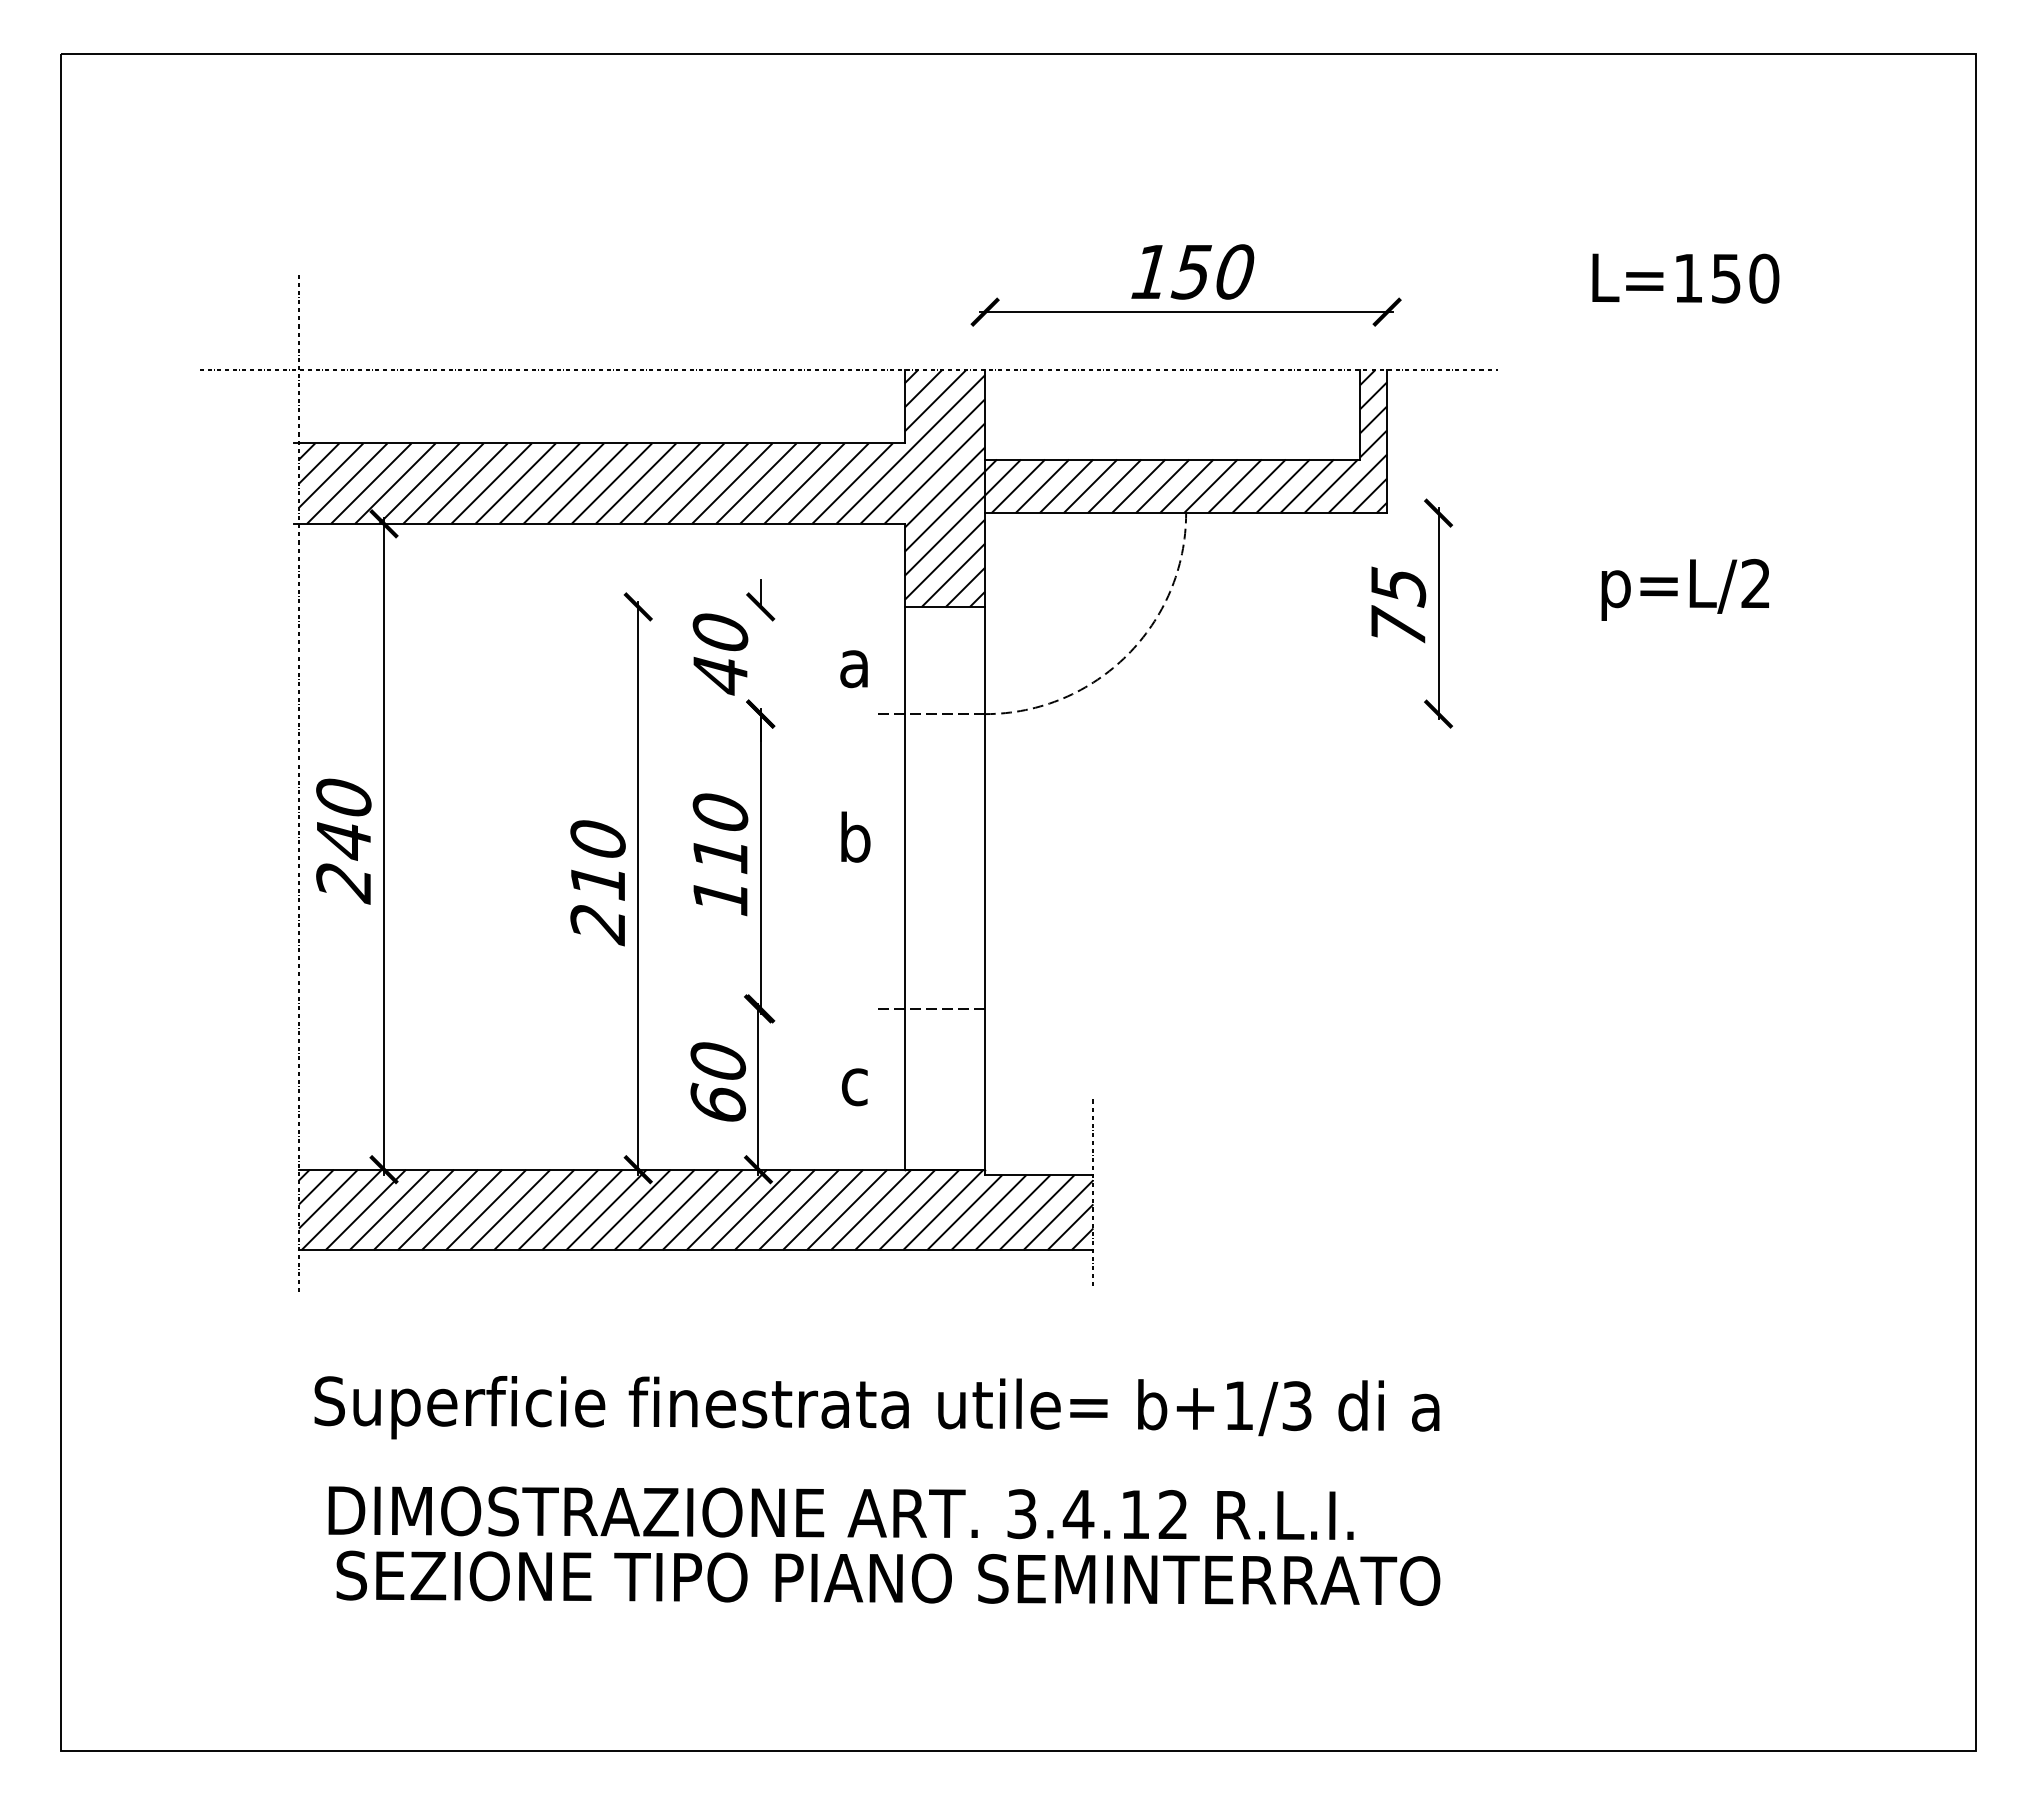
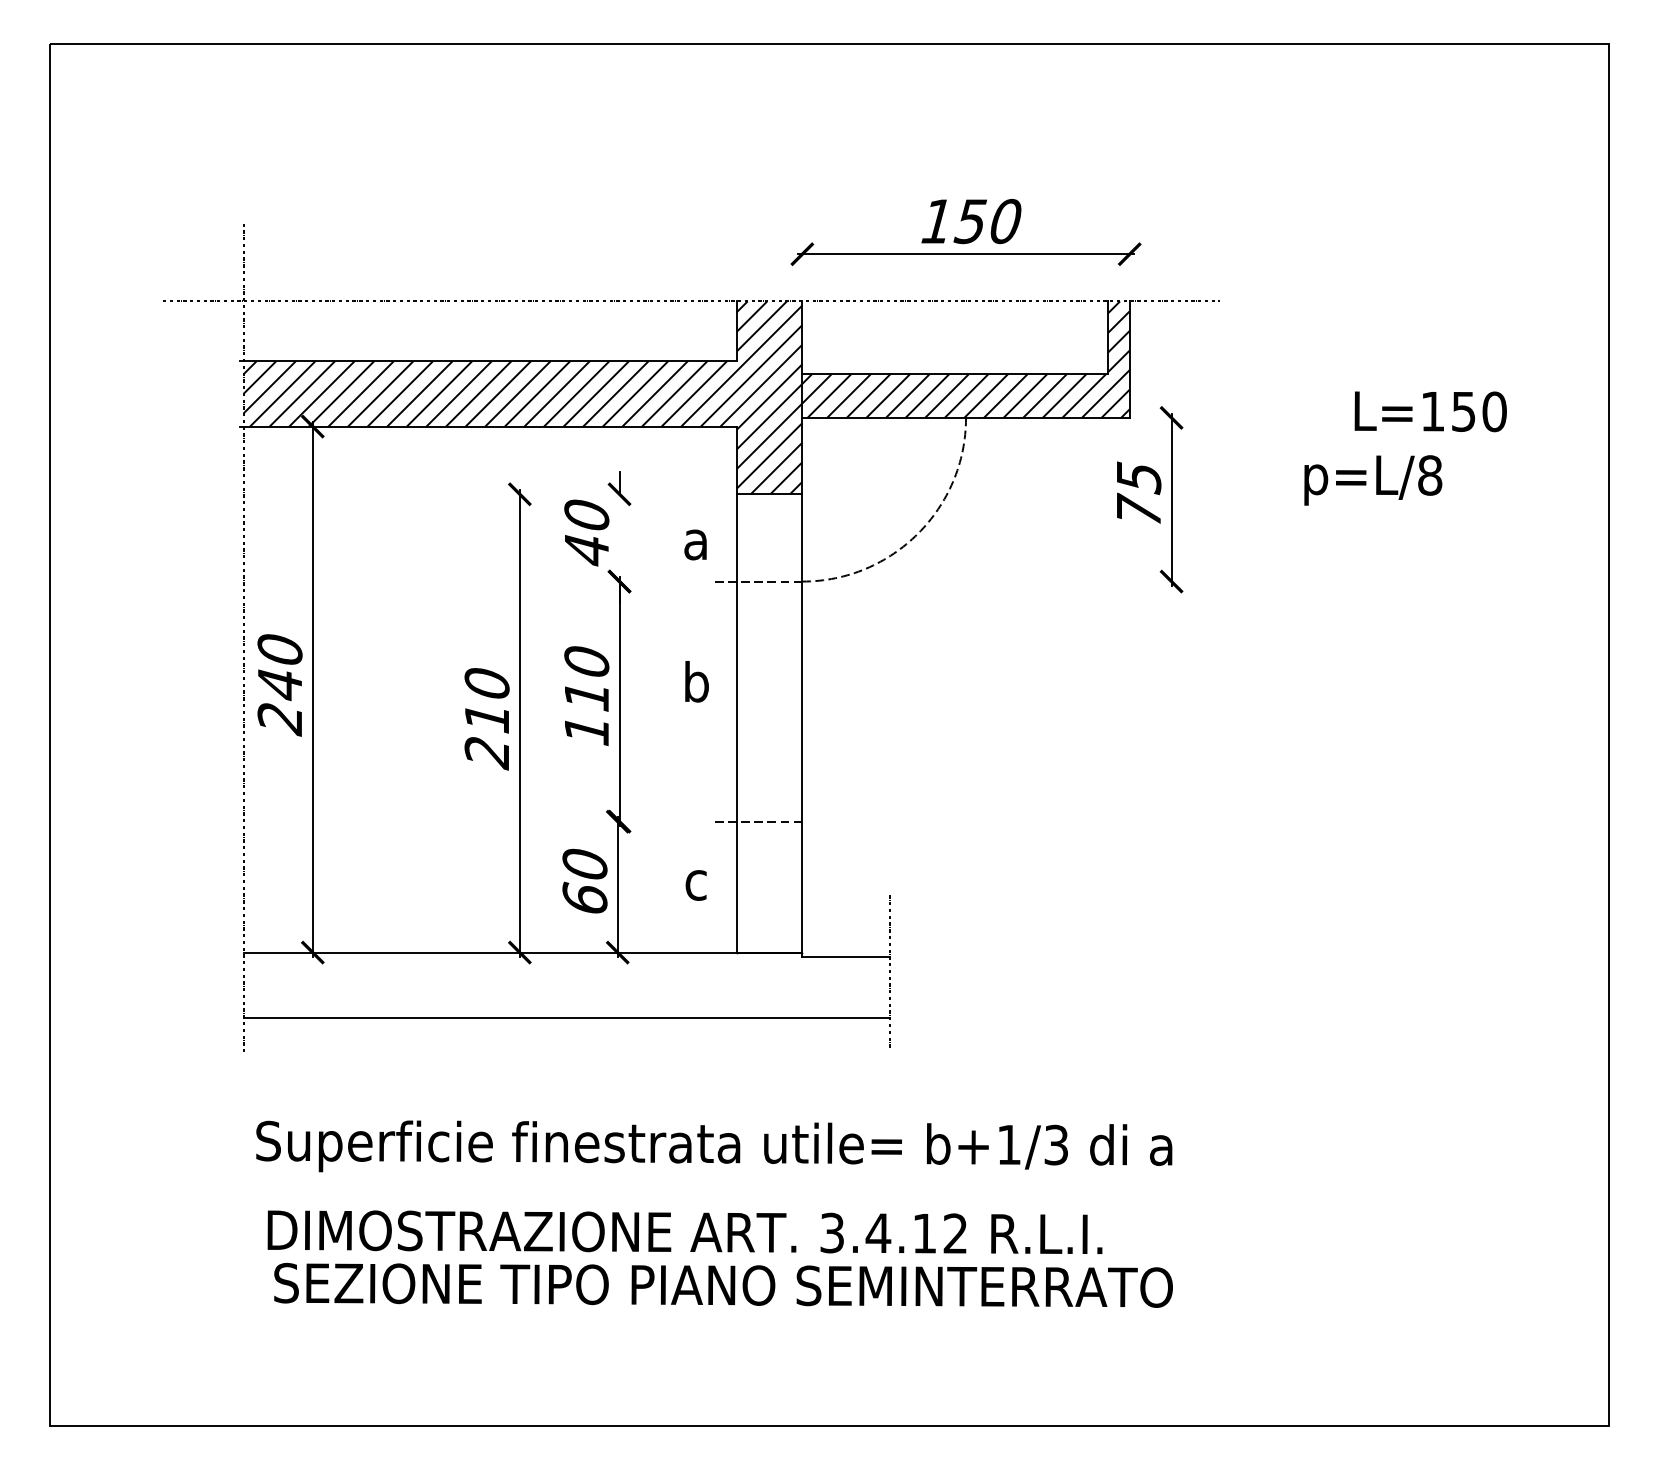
text: (1685, 278) -> (1430, 411), moved
text: (1755, 583) -> (1429, 475), p=L/2 -> p=L/8
hatch: (696, 1209) -> (567, 985), removed

